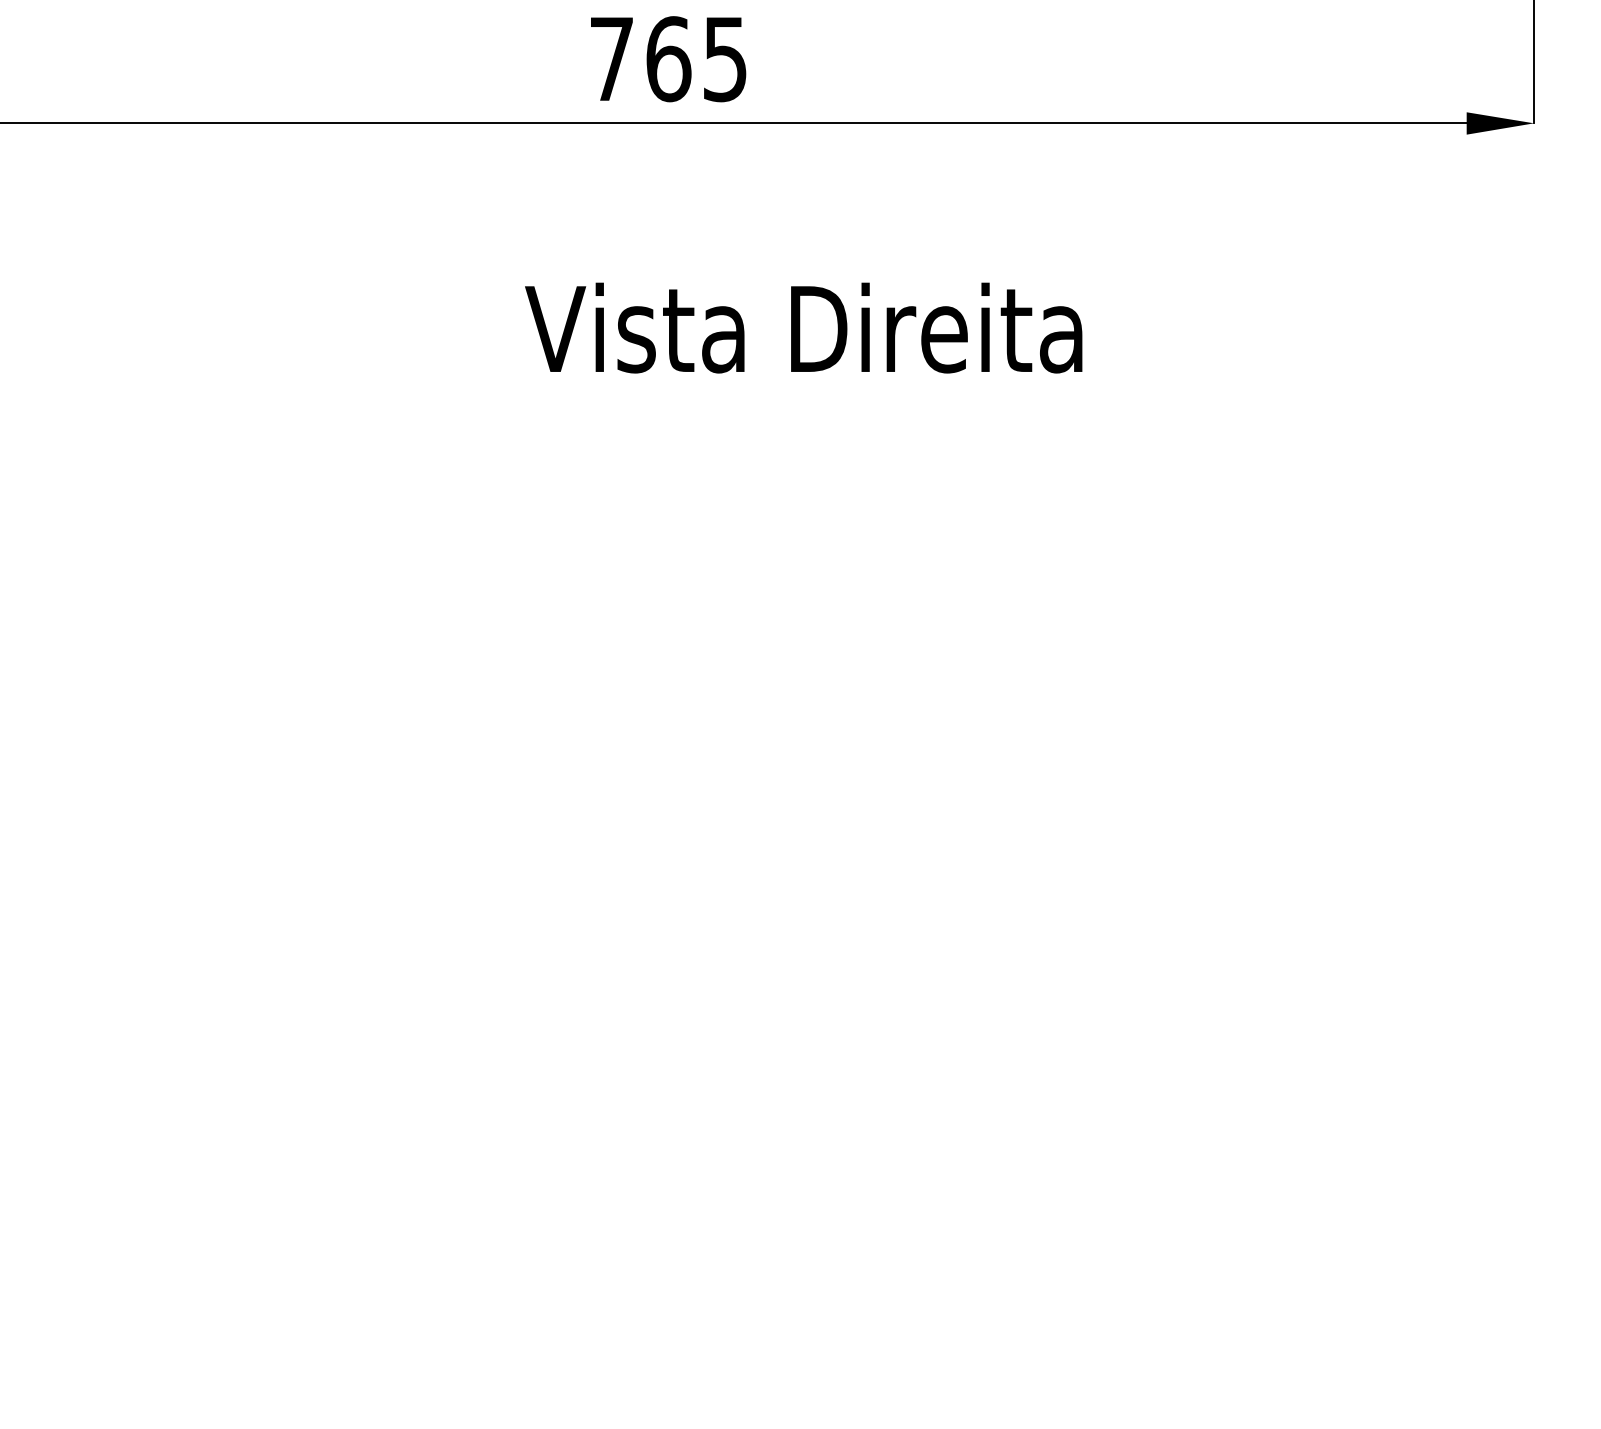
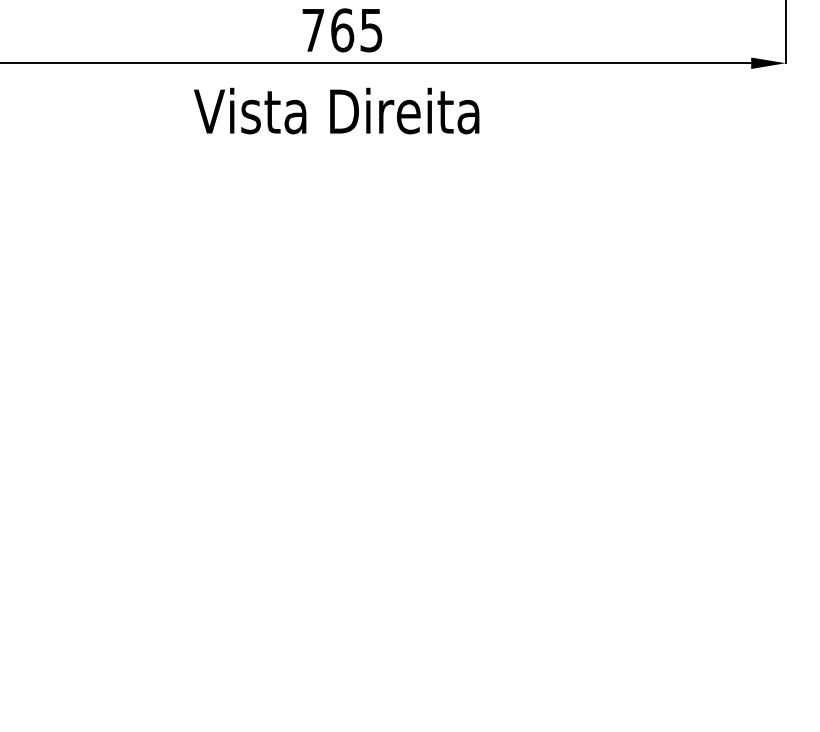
text: (803, 326) -> (336, 110), moved

